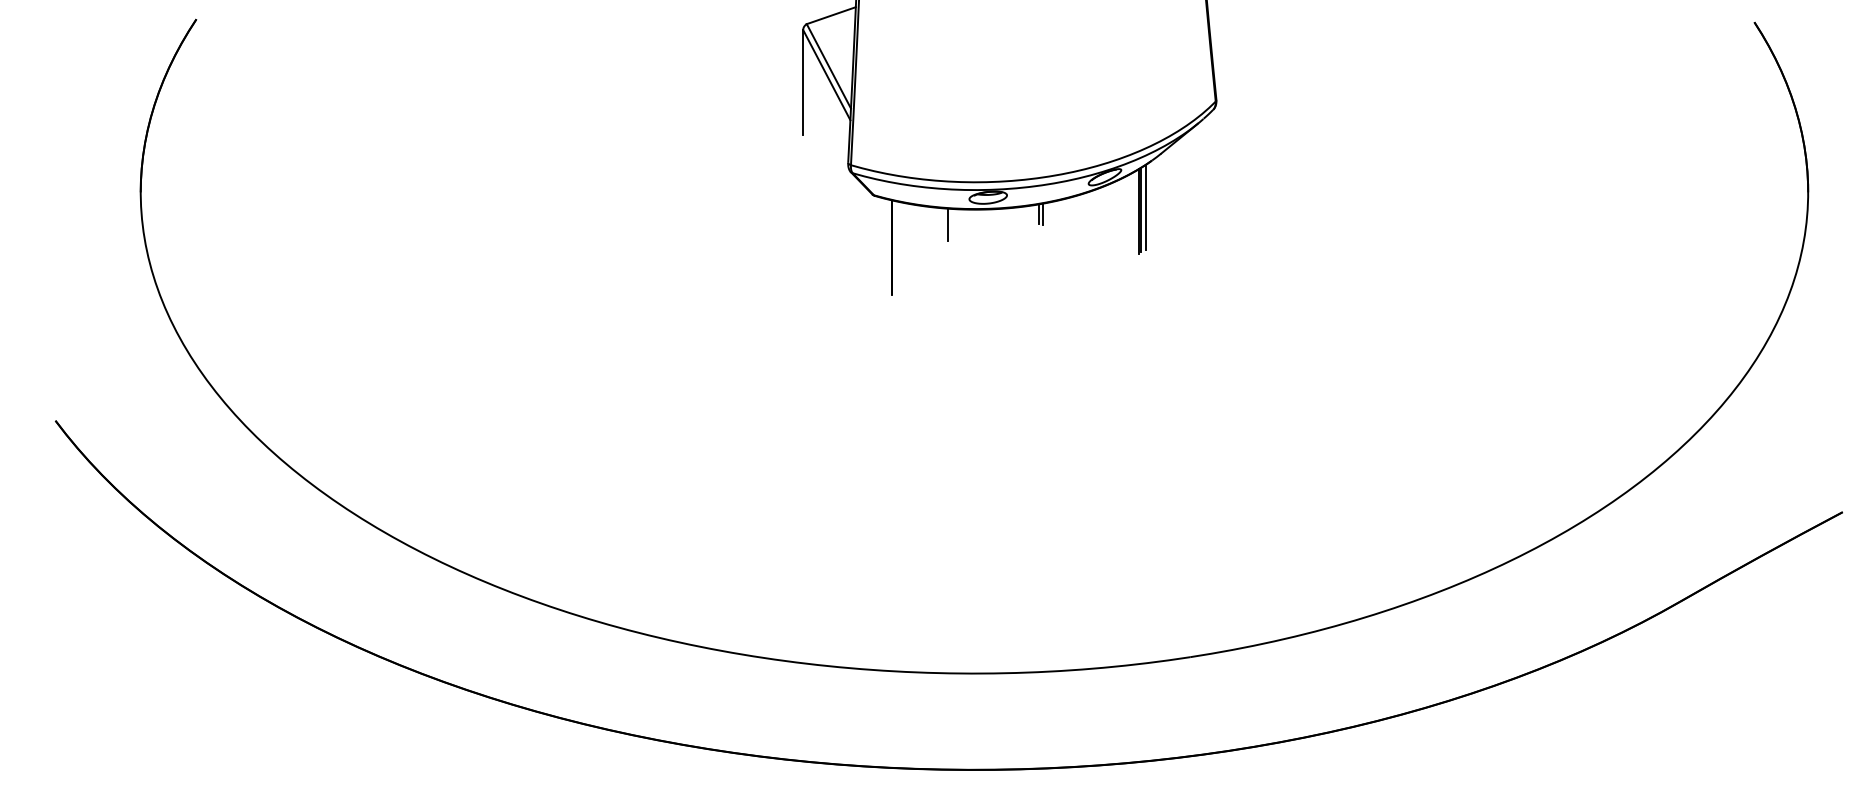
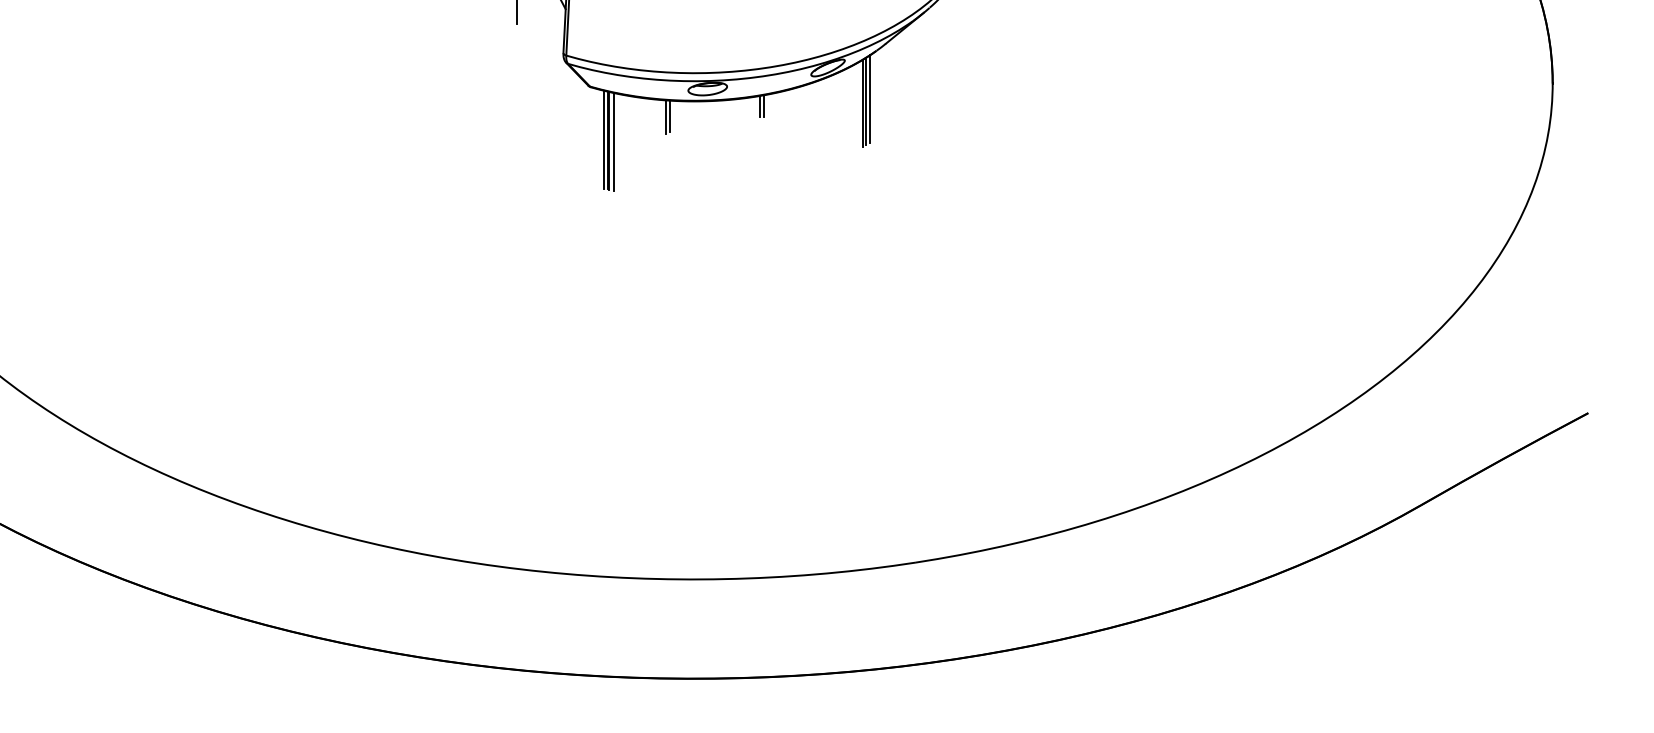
line: (951, 223) -> (669, 115), added
line: (887, 247) -> (603, 140), added
line: (896, 248) -> (613, 141), added

